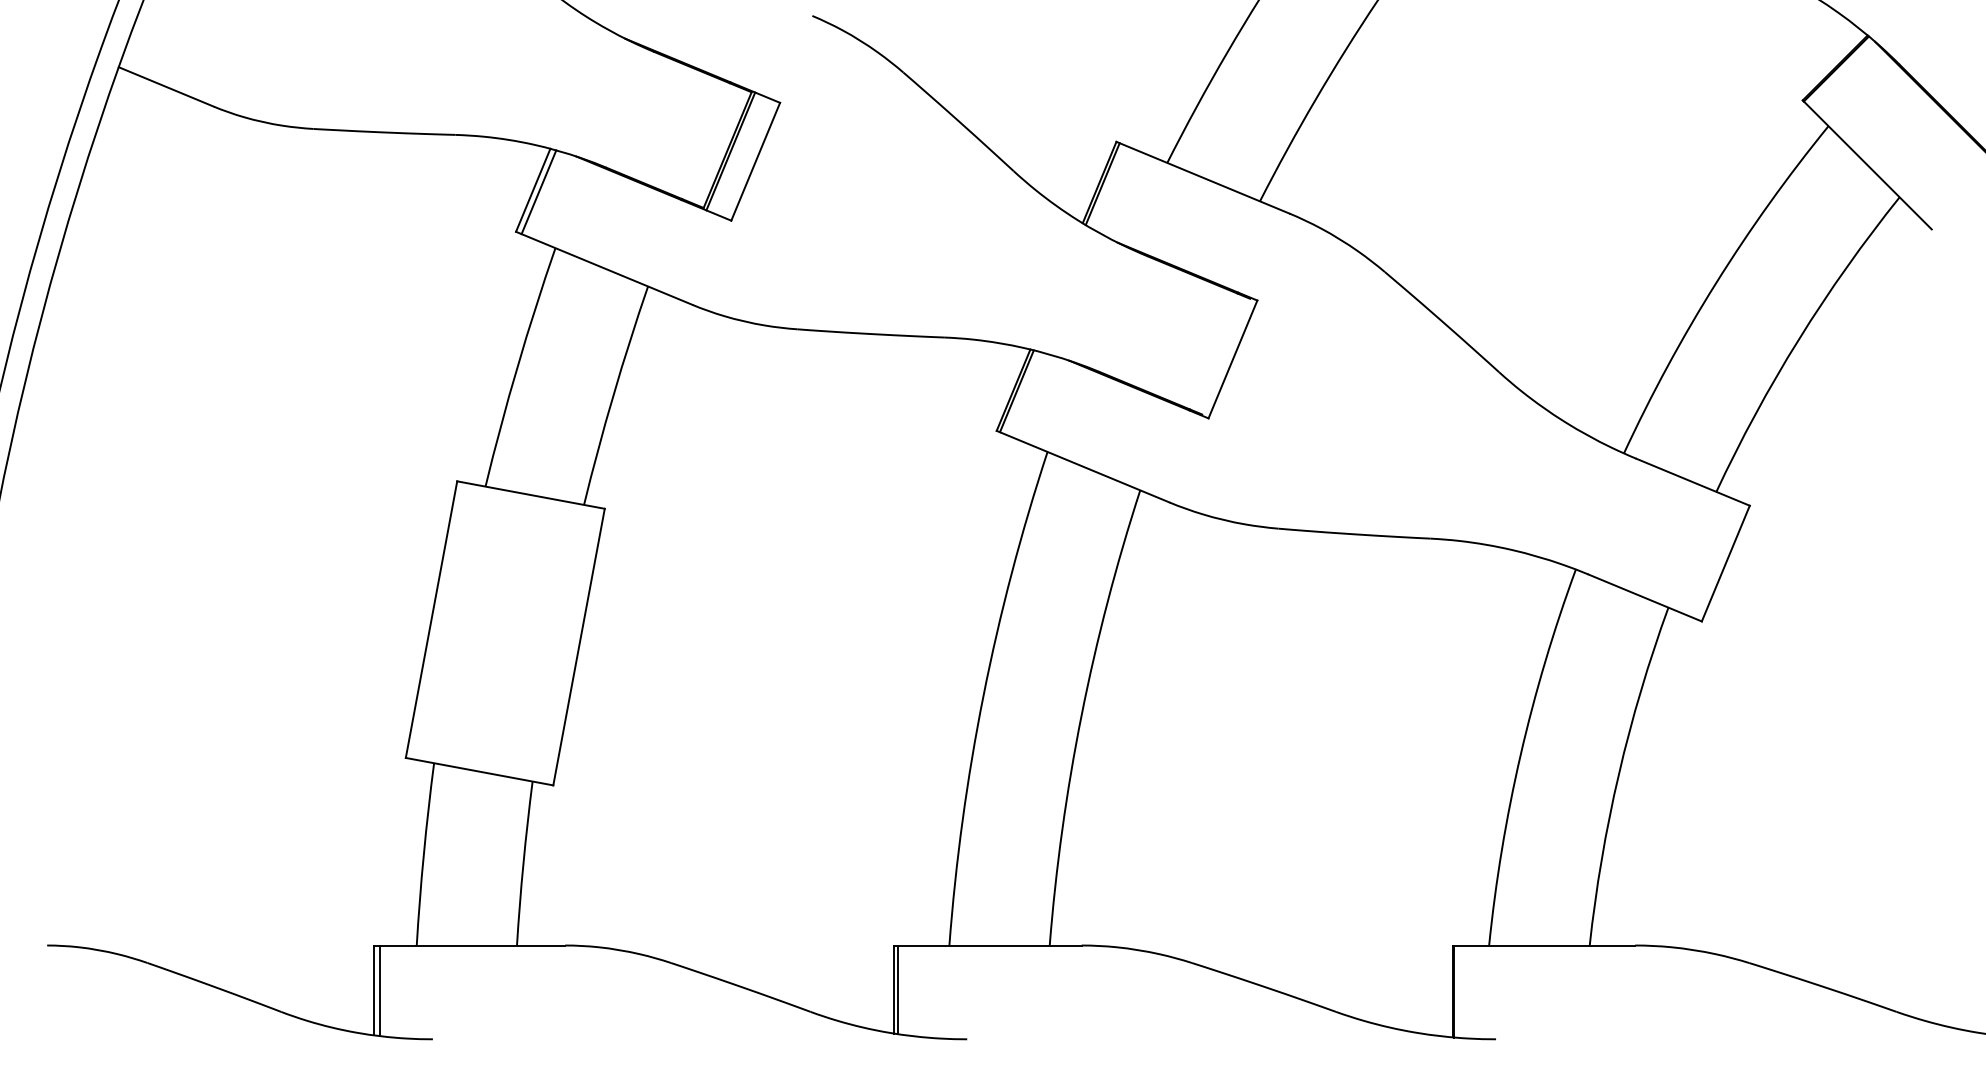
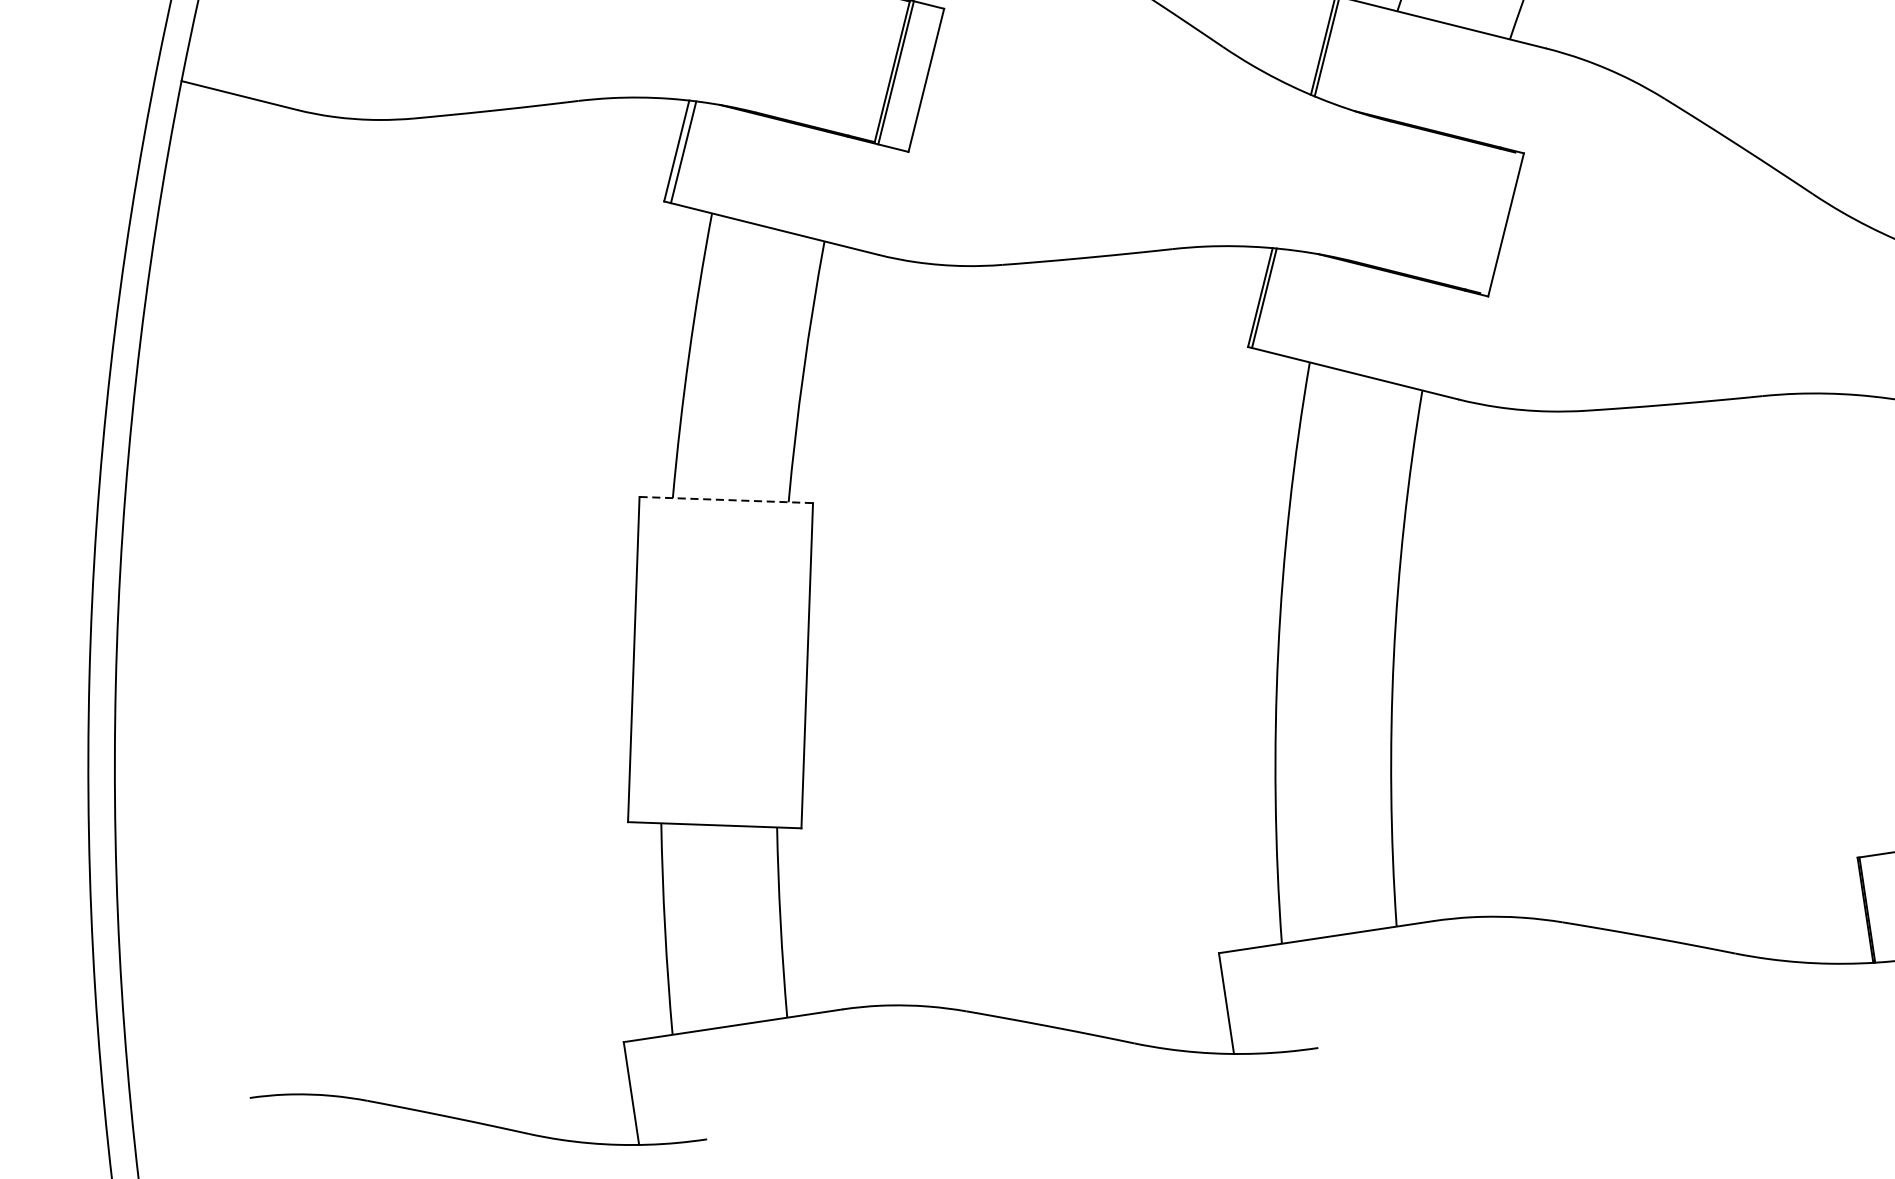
line: (531, 495) -> (726, 500), solid -> dashed
line: (897, 989) -> (1230, 1002), removed
line: (380, 990) -> (638, 1092), removed

